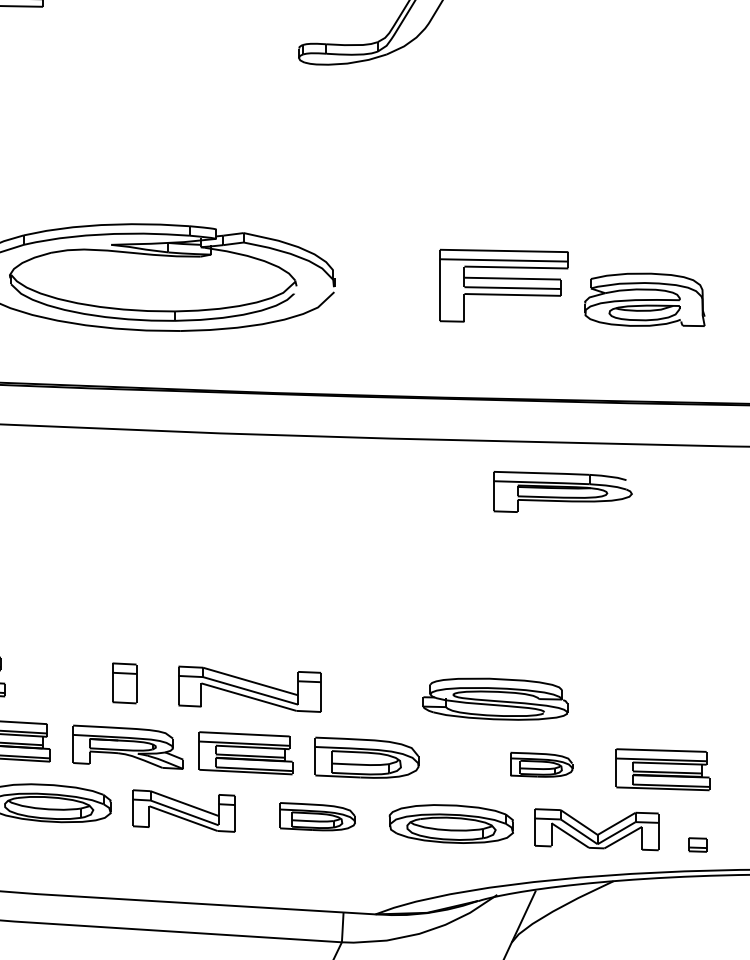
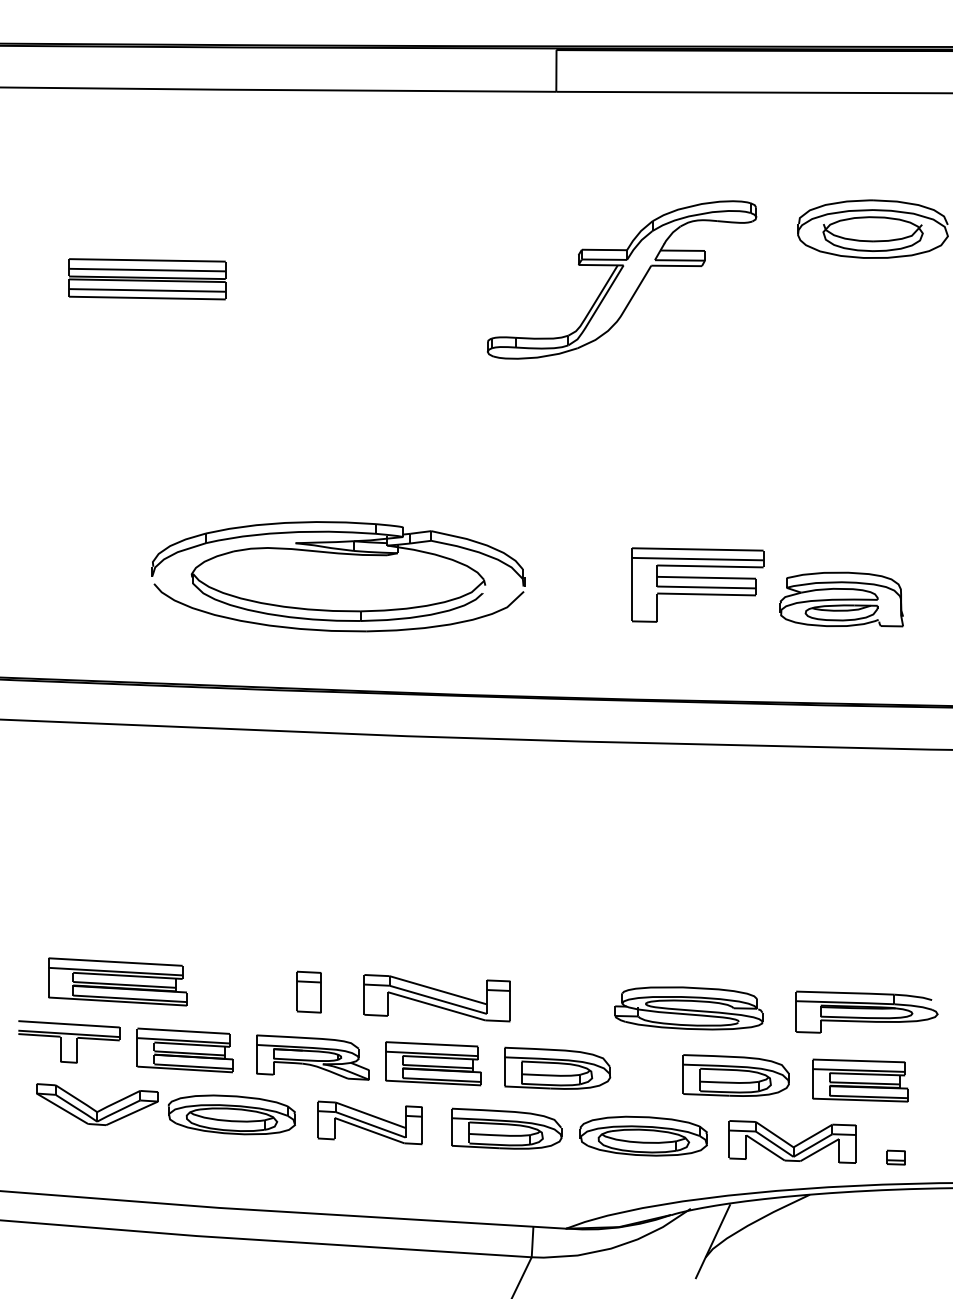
part: (562, 491) -> (866, 1011), moved
part: (540, 764) -> (735, 1075), size x1.67
part: (317, 816) -> (506, 1128), size x1.43

